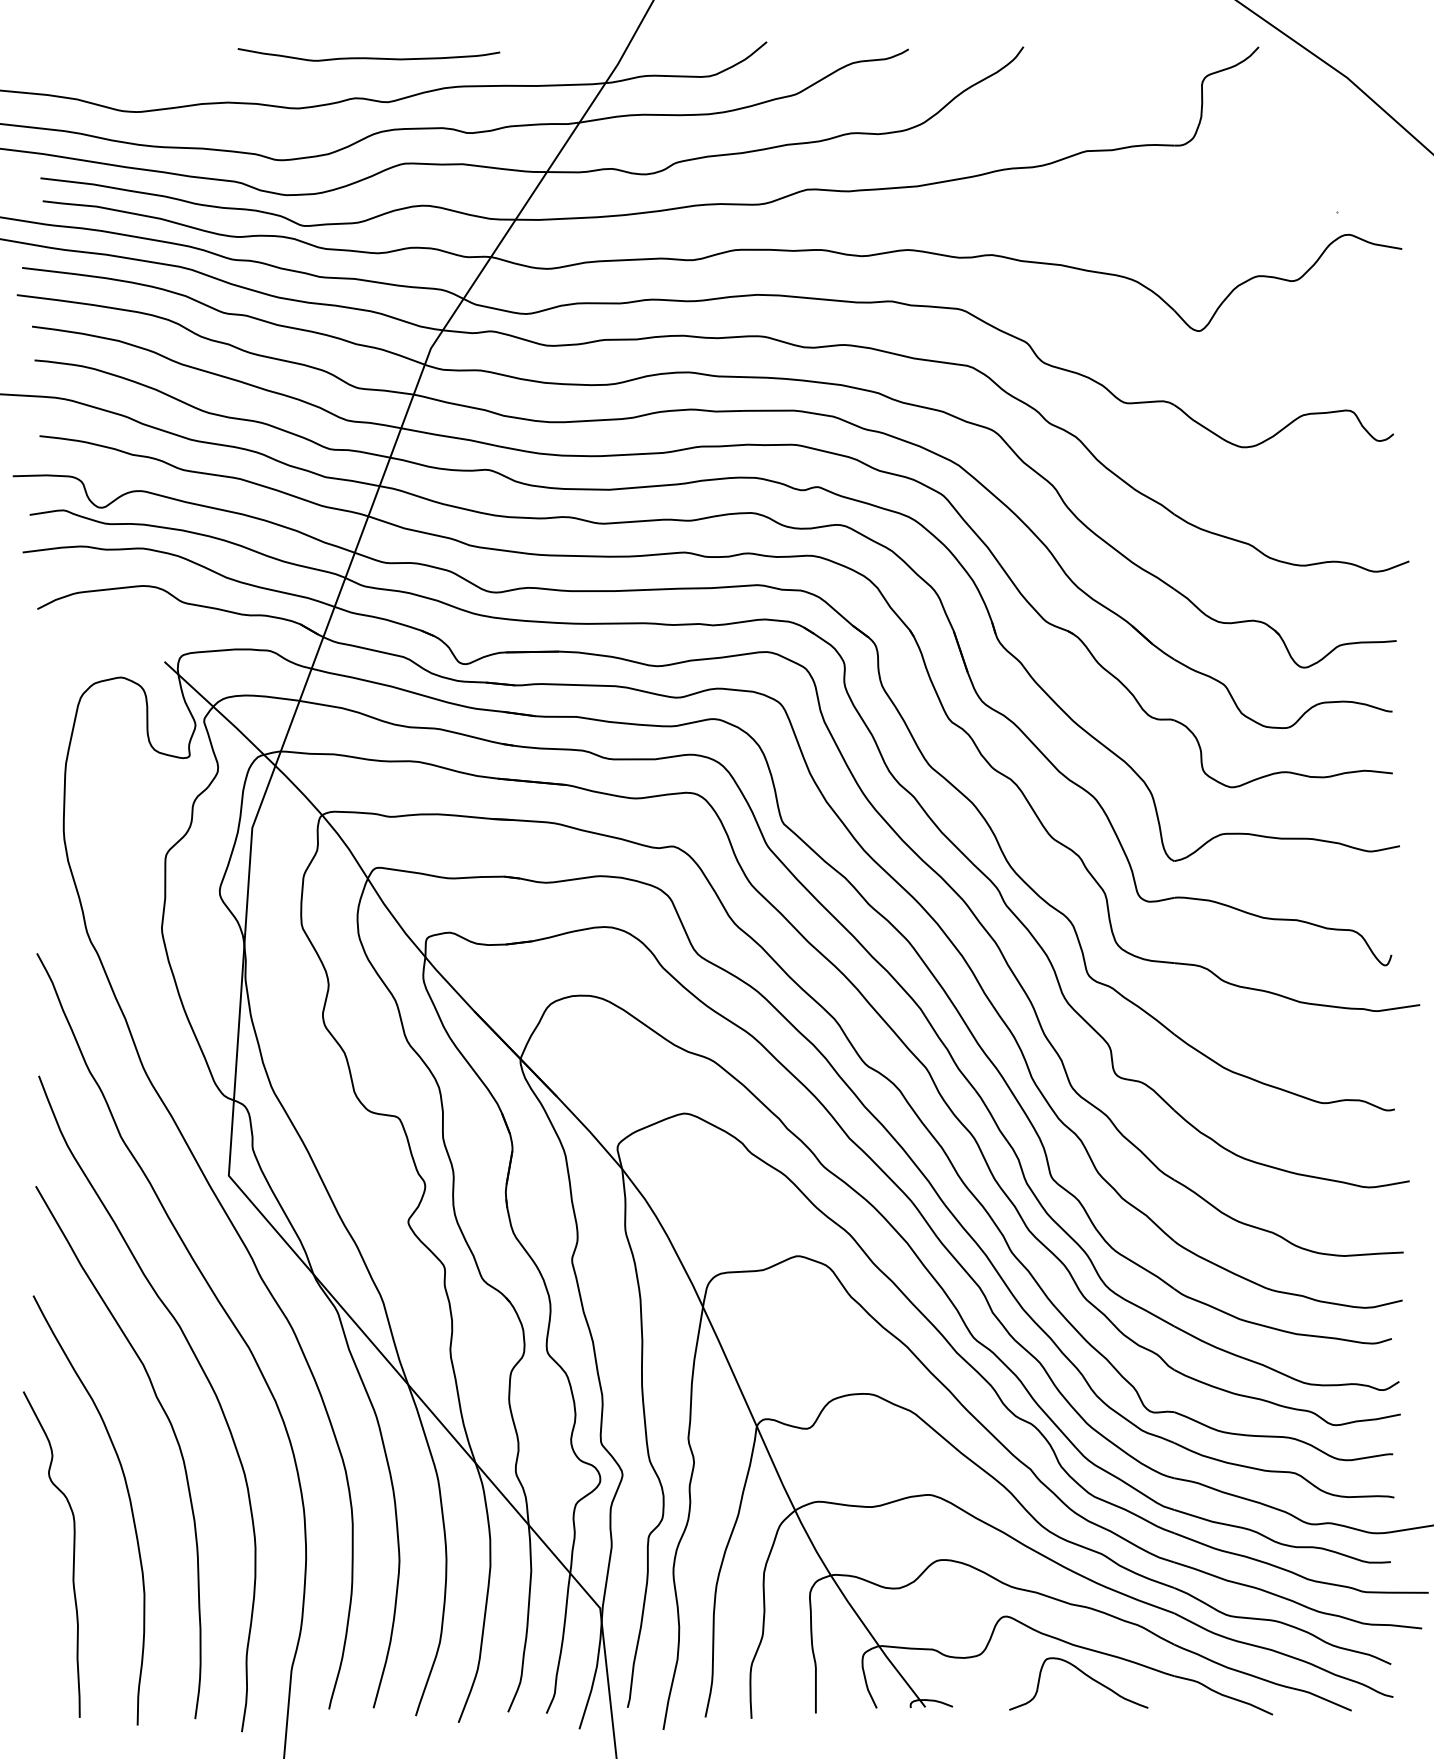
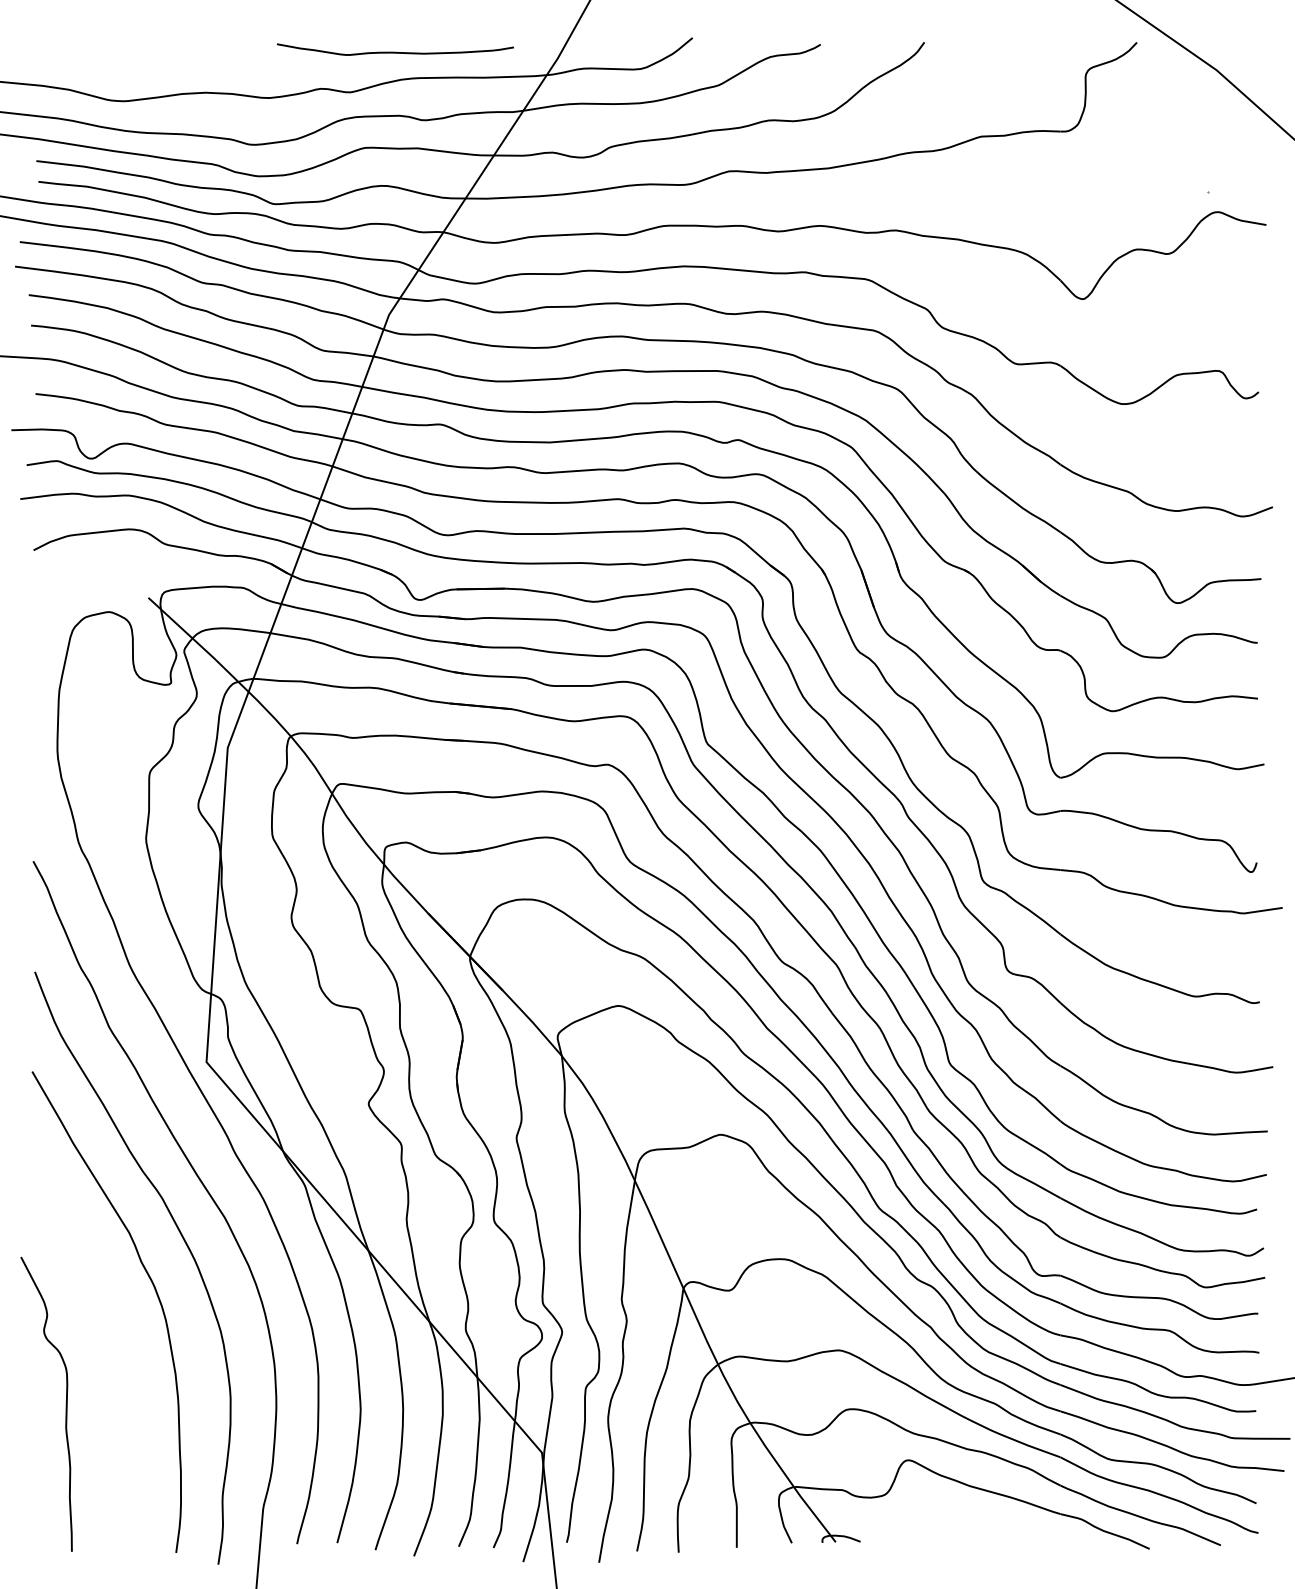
curve: (368, 57) -> (395, 51), moved
curve: (129, 1503) -> (116, 1358), removed
curve: (1083, 1674) -> (978, 1512), removed

